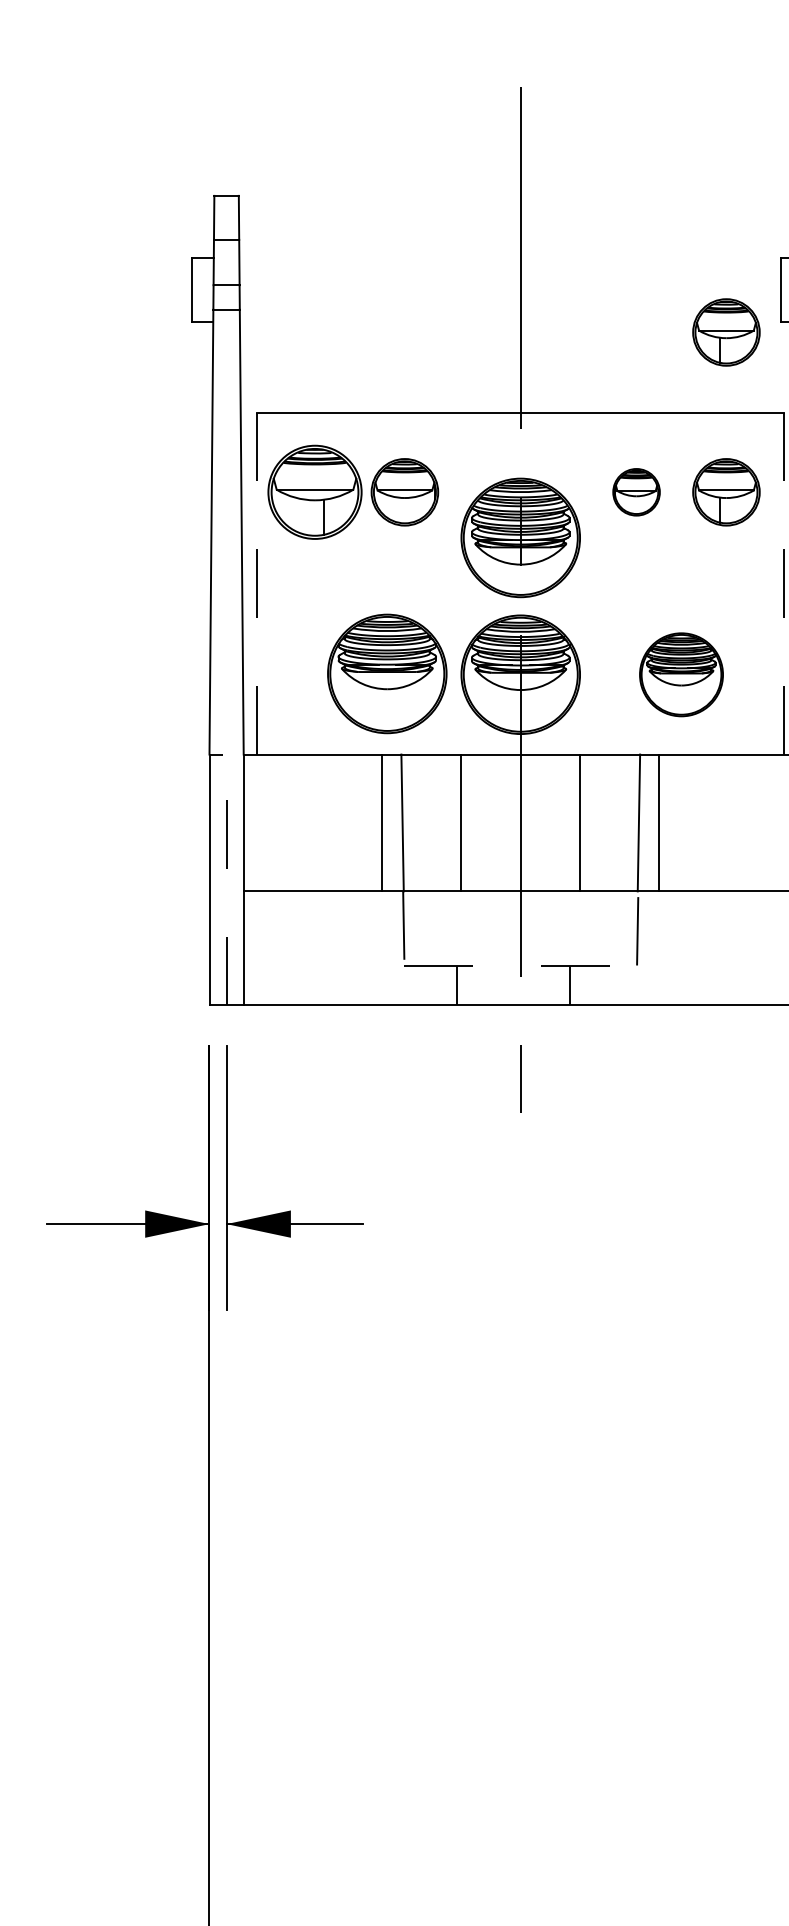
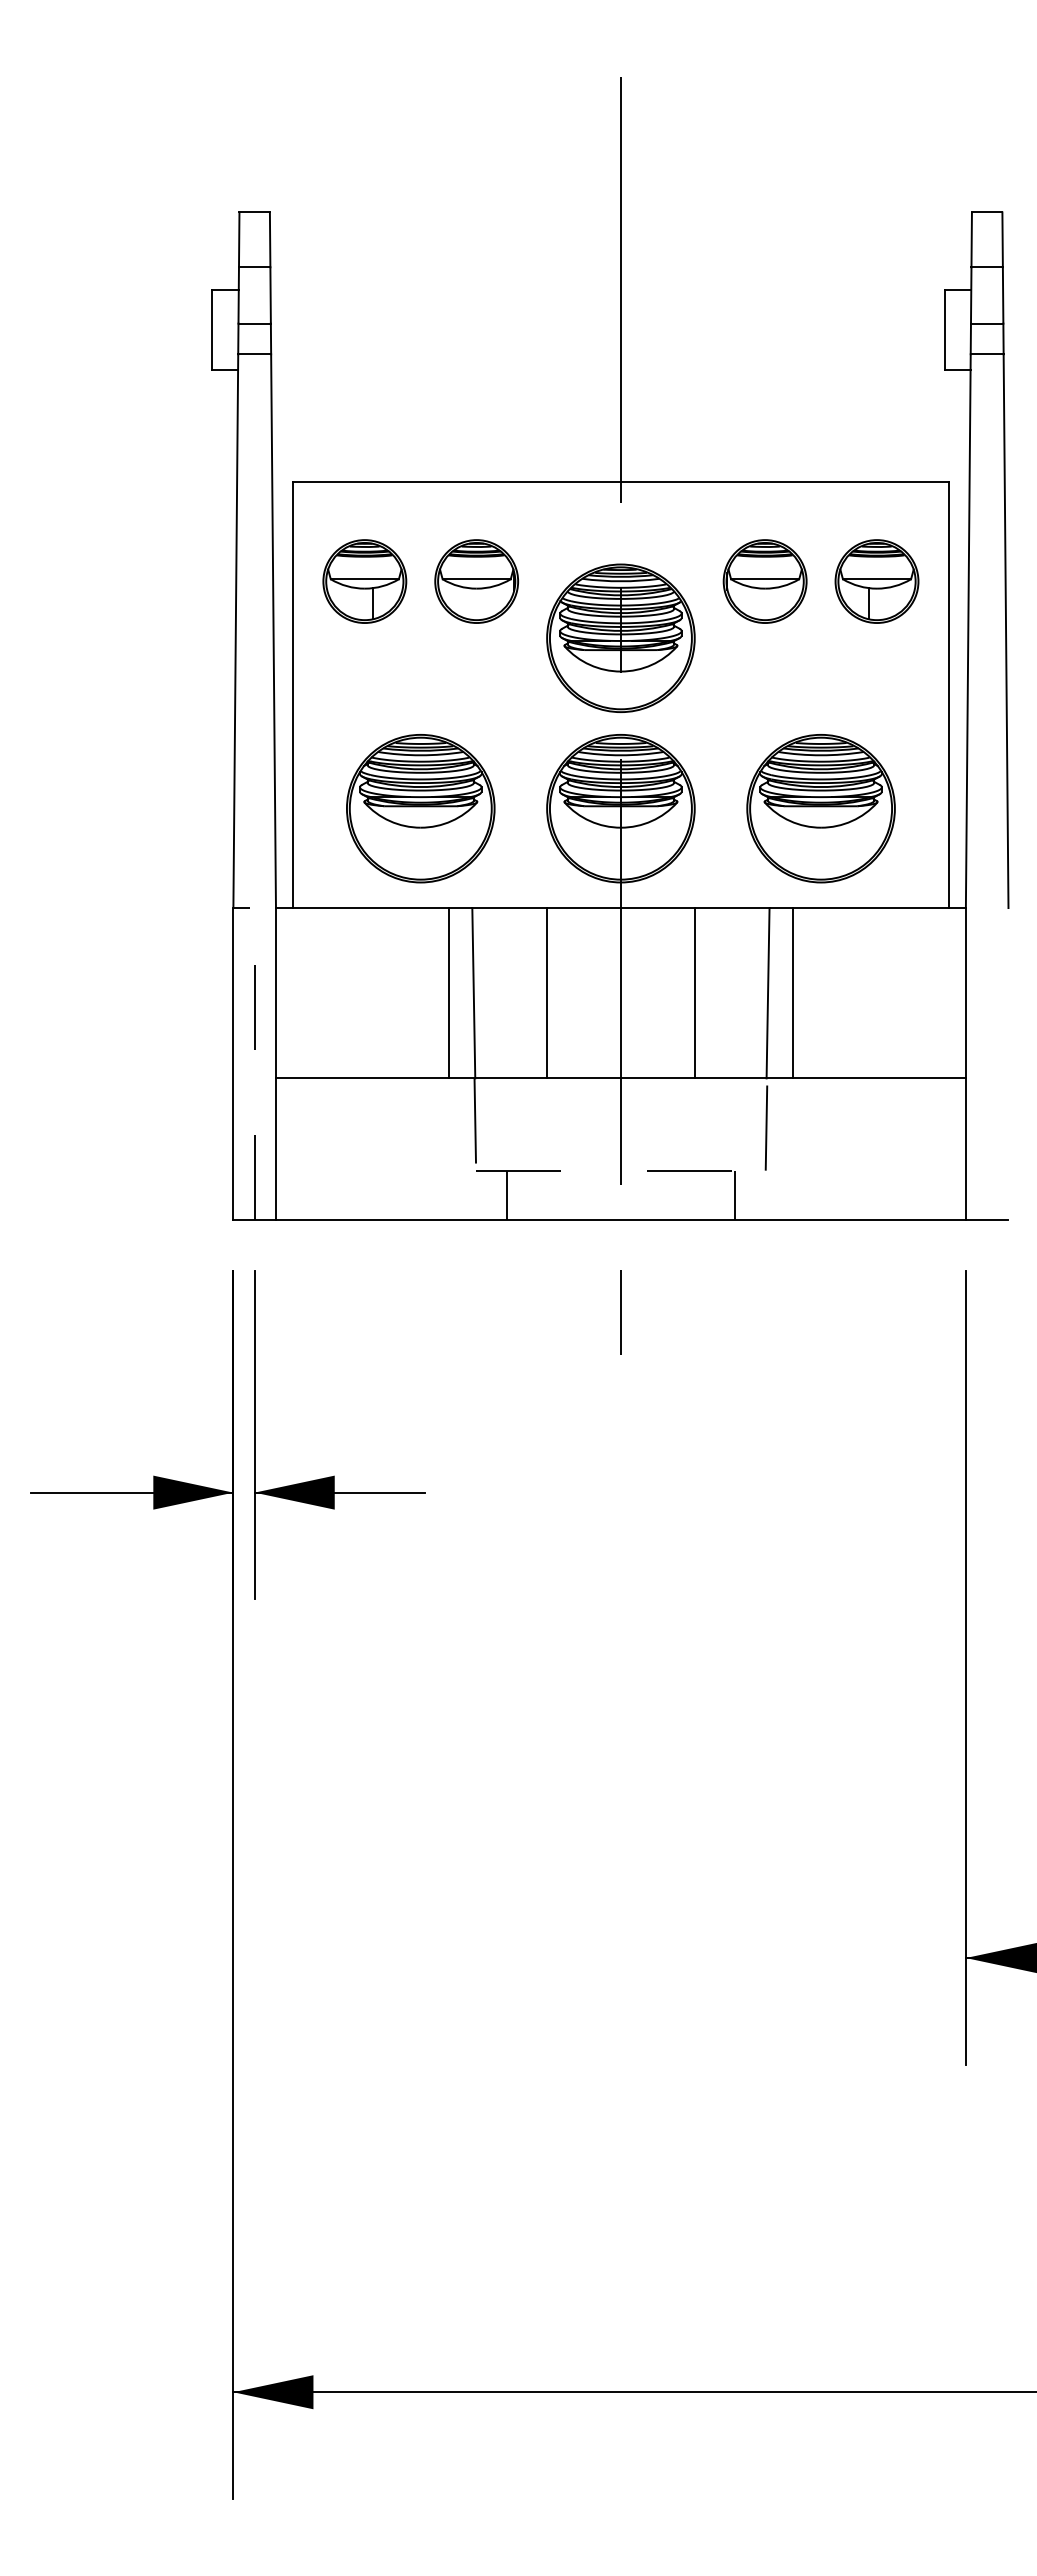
part: (726, 332) -> (876, 382), removed
part: (314, 492) -> (364, 581), size x0.71
part: (636, 492) -> (764, 581), size x1.43
line: (257, 583) -> (293, 695), dashed -> solid
line: (783, 583) -> (948, 695), dashed -> solid
part: (387, 673) -> (420, 808), moved
part: (681, 674) -> (820, 808), size x1.43
line: (456, 985) -> (507, 1195), moved
line: (569, 985) -> (734, 1195), moved

